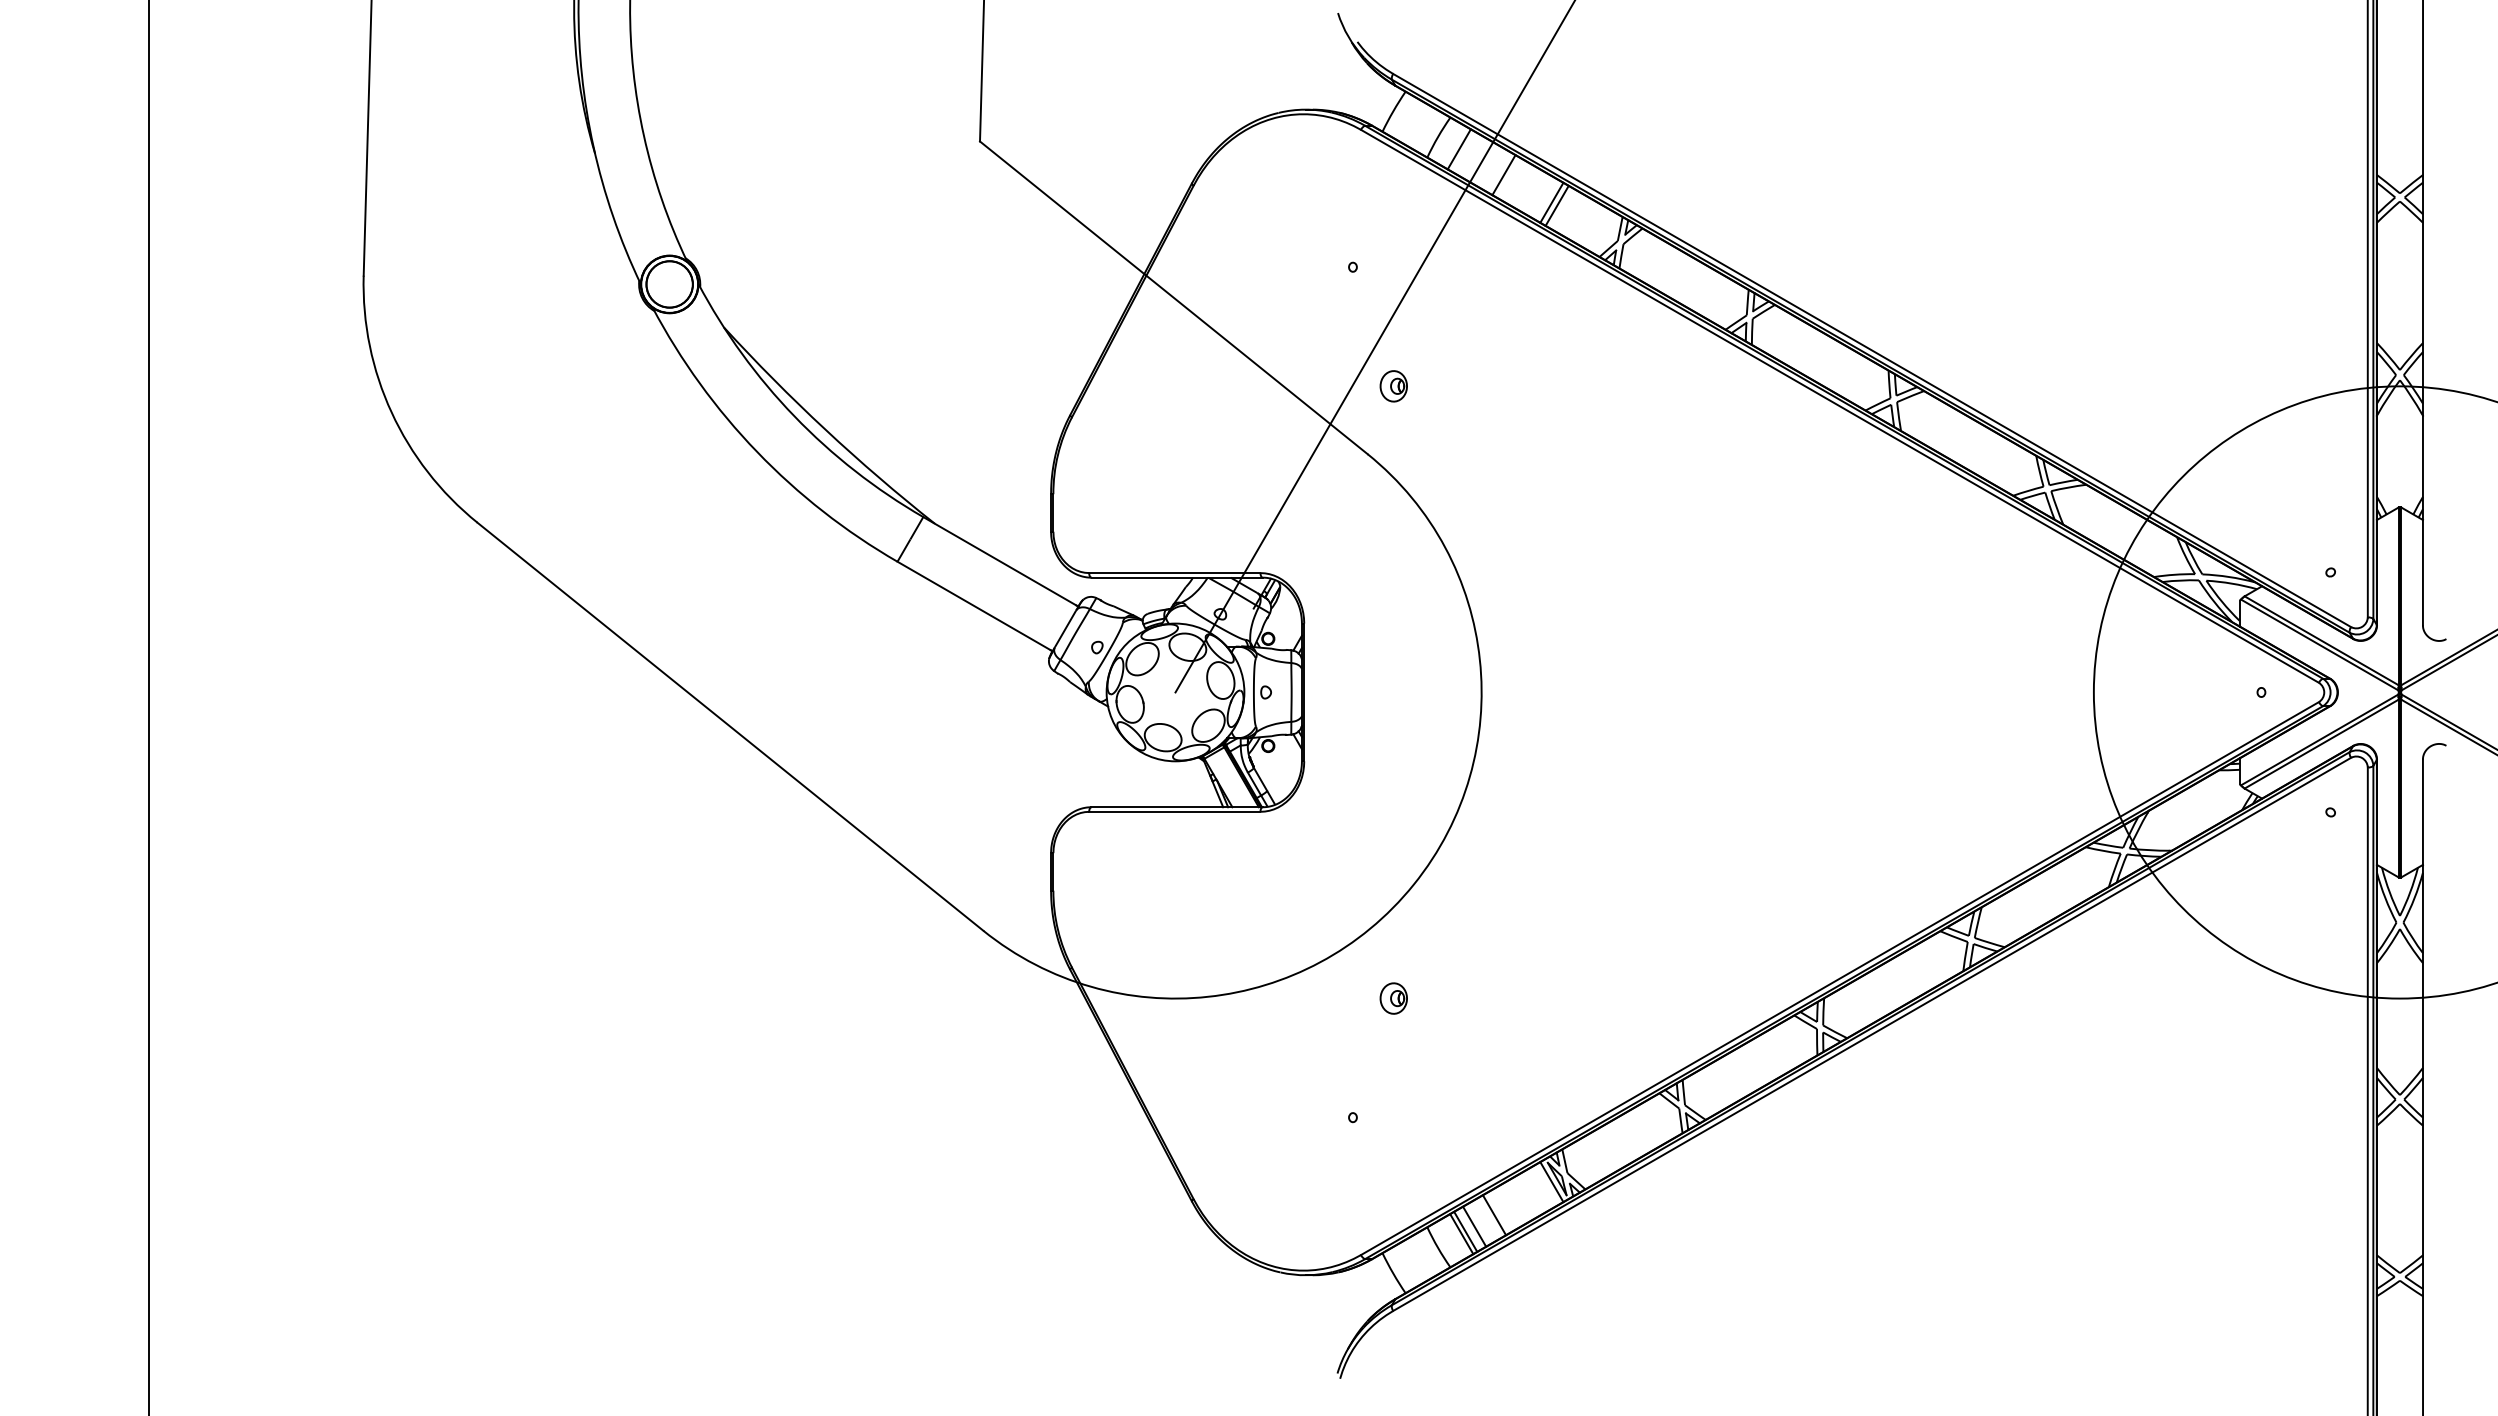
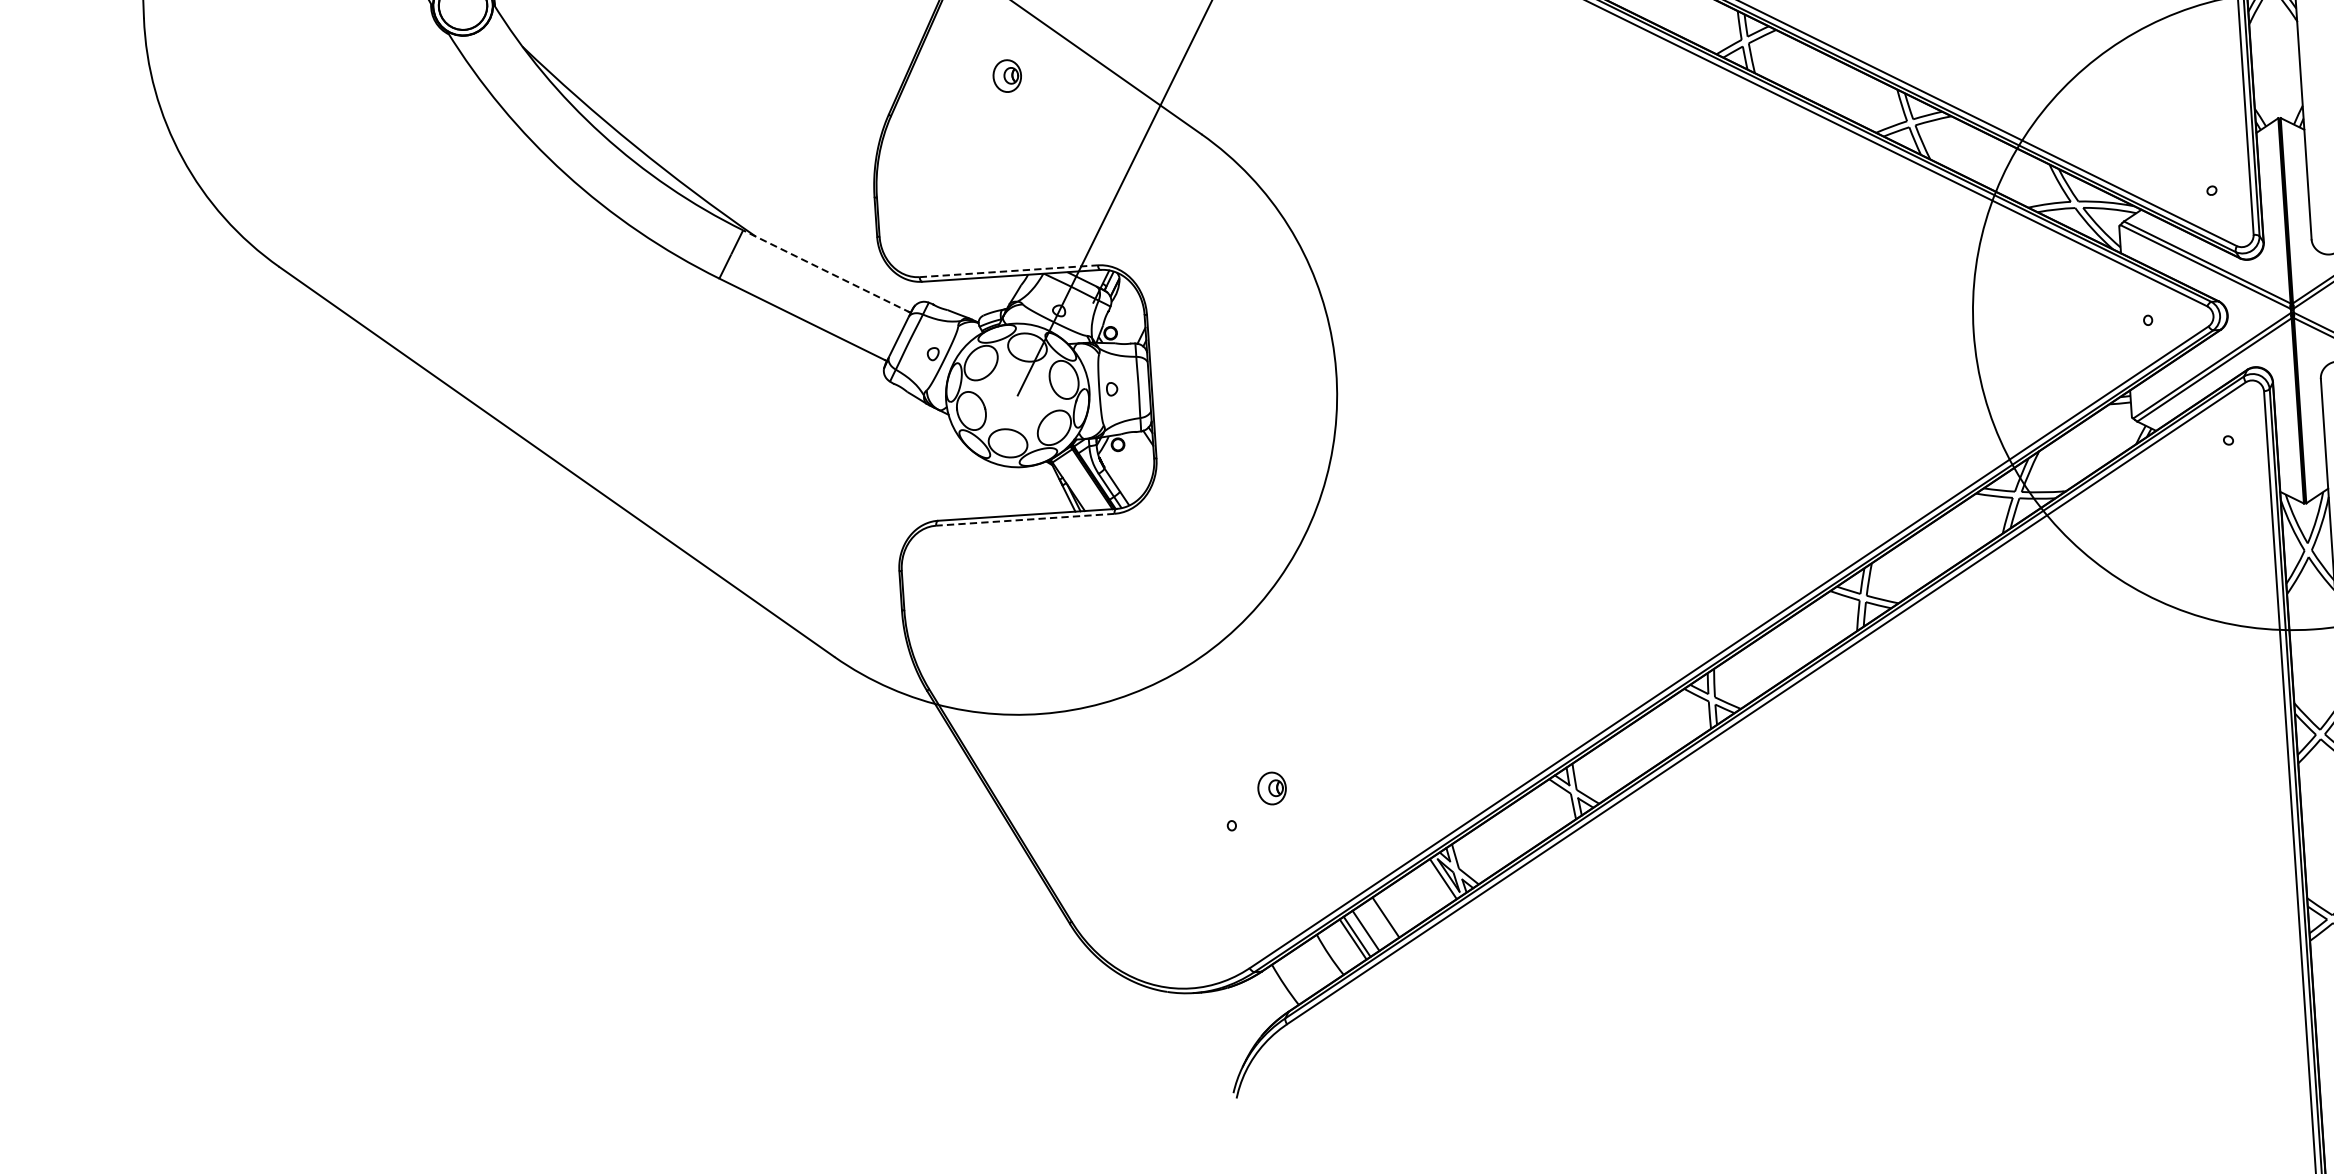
part: (1393, 386) -> (1007, 76), moved
line: (1000, 561) -> (826, 271), solid -> dashed
line: (1174, 573) -> (1008, 271), solid -> dashed
line: (1174, 811) -> (1024, 519), solid -> dashed
part: (1393, 998) -> (1271, 788), moved

